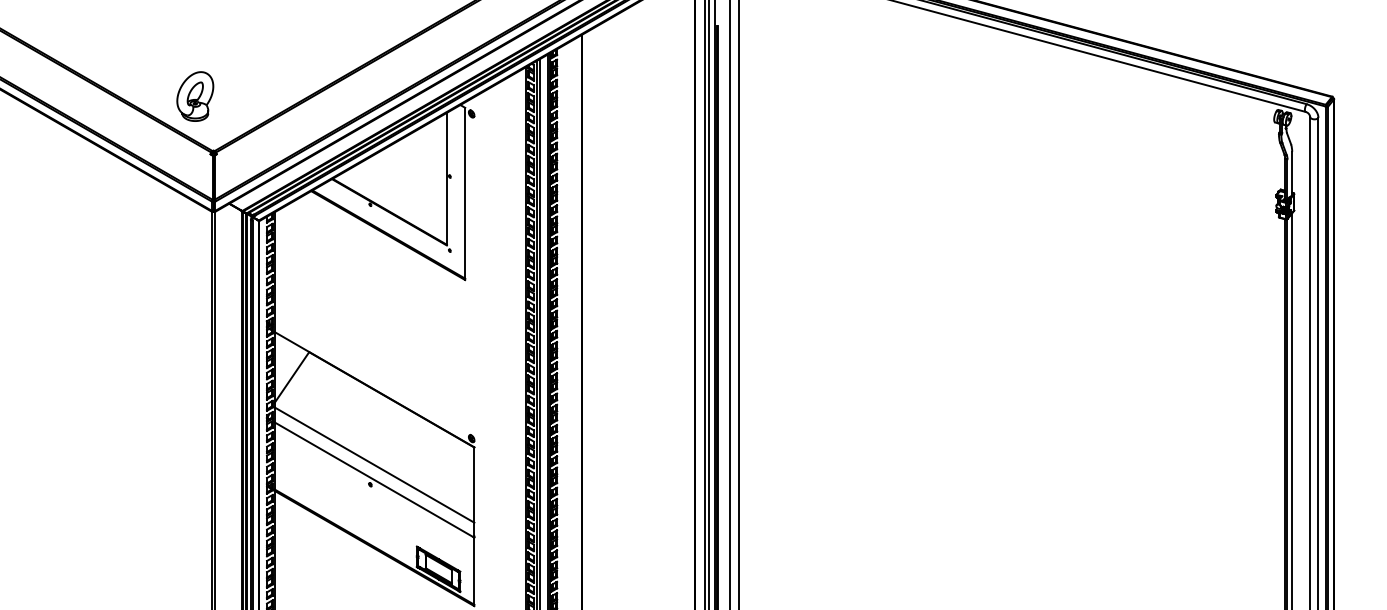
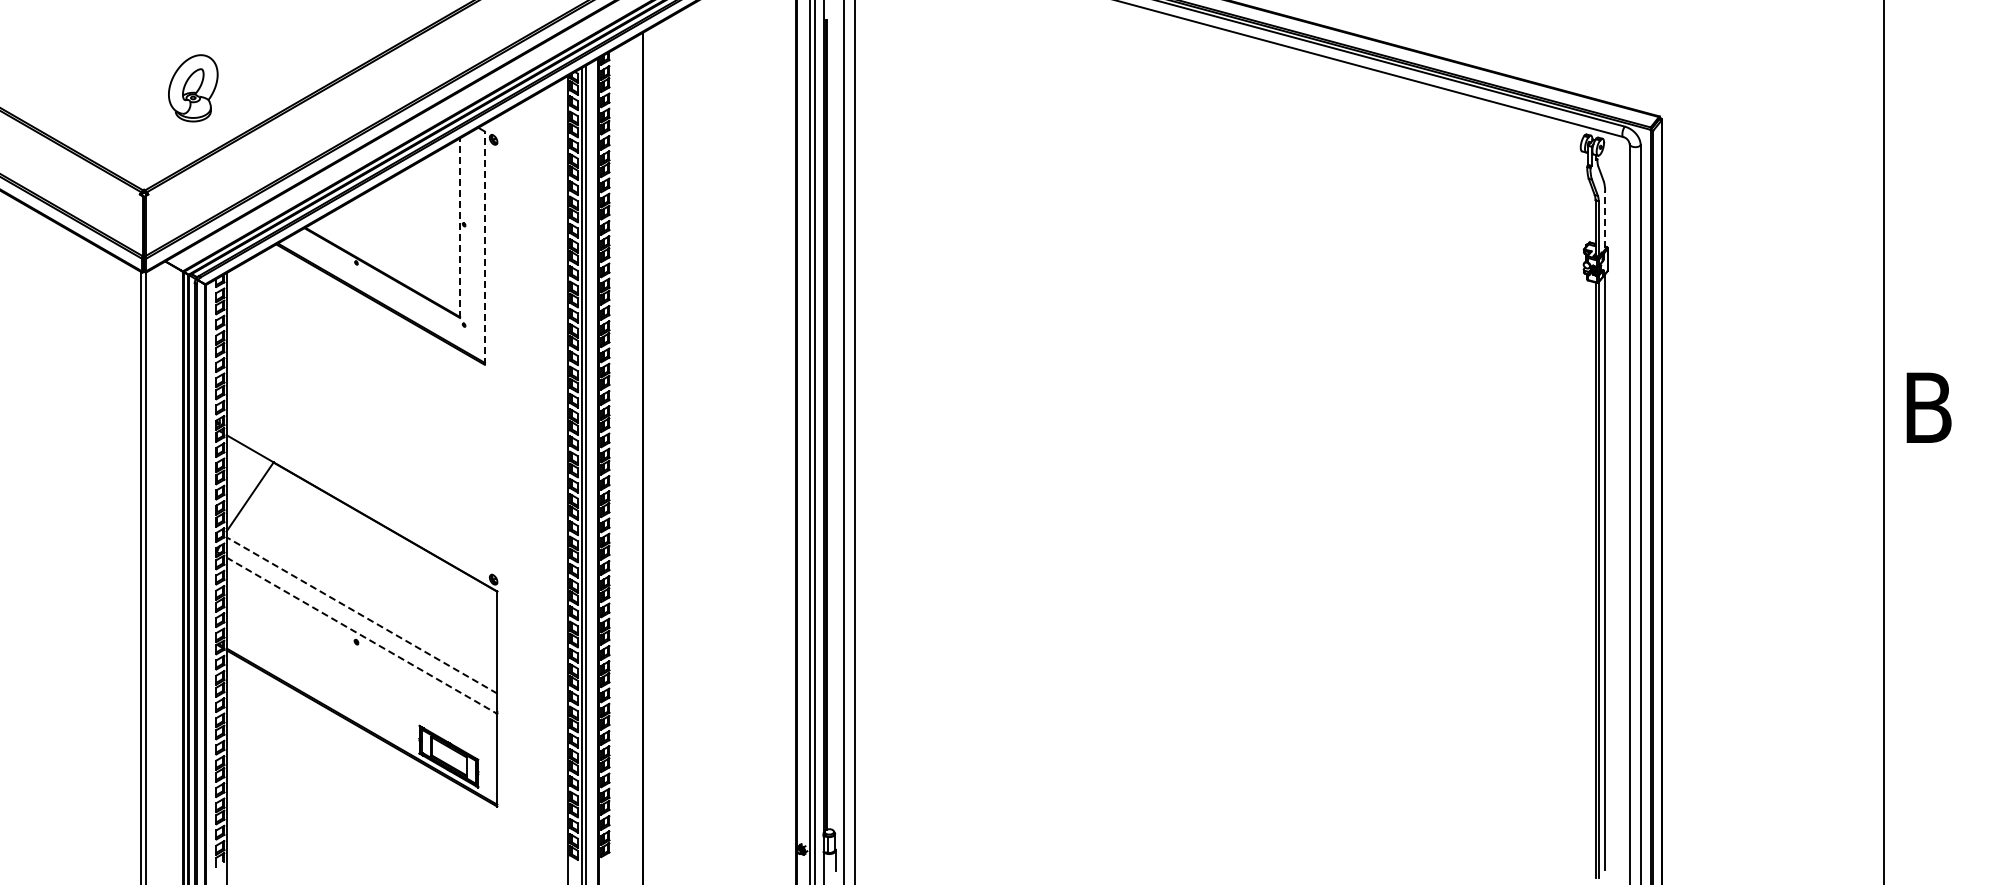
part: (195, 96) -> (193, 88), moved
line: (1292, 172) -> (1605, 219), solid -> dashed
line: (447, 179) -> (460, 228), solid -> dashed
line: (464, 194) -> (484, 248), solid -> dashed
line: (374, 465) -> (361, 615), solid -> dashed
line: (374, 479) -> (361, 635), solid -> dashed

